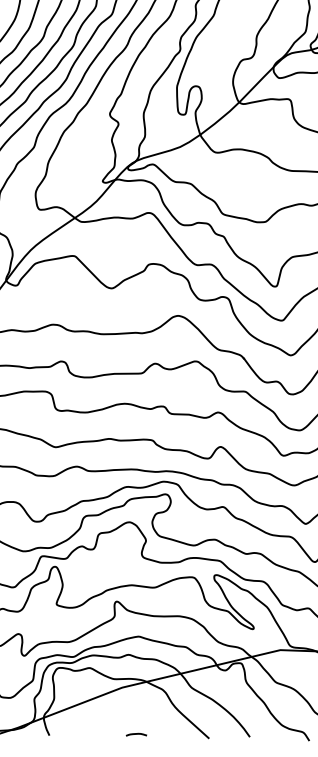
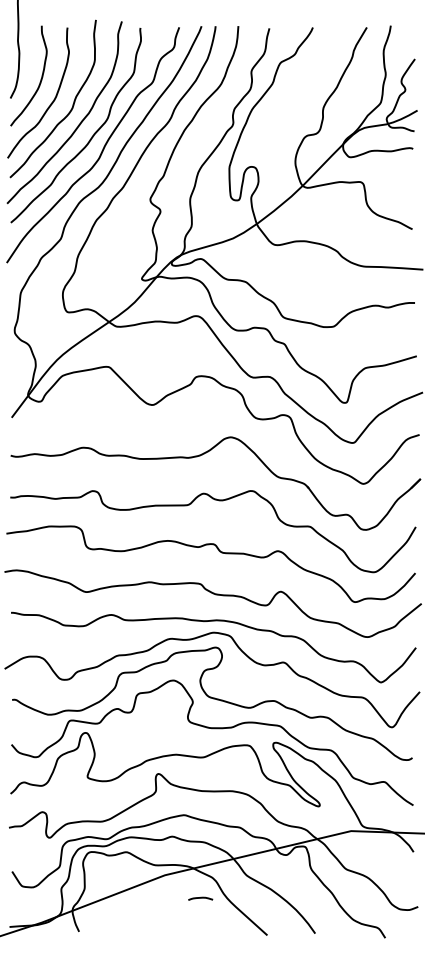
curve: (136, 734) -> (200, 898), moved

